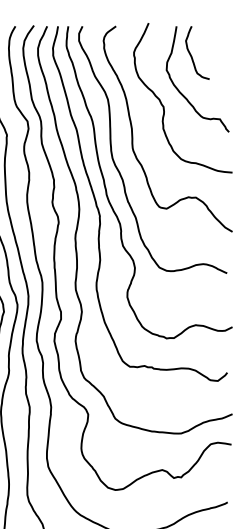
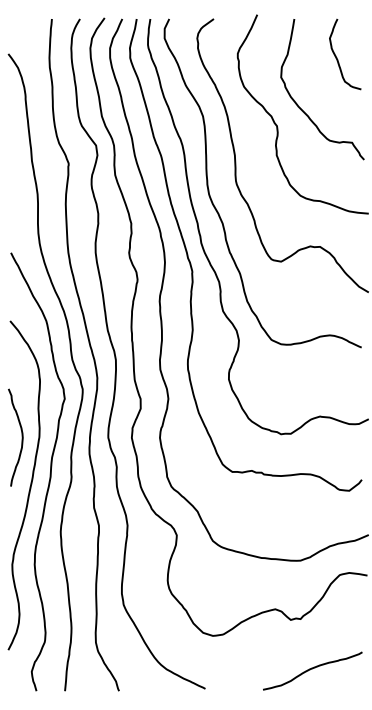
curve: (191, 55) -> (337, 57), moved

